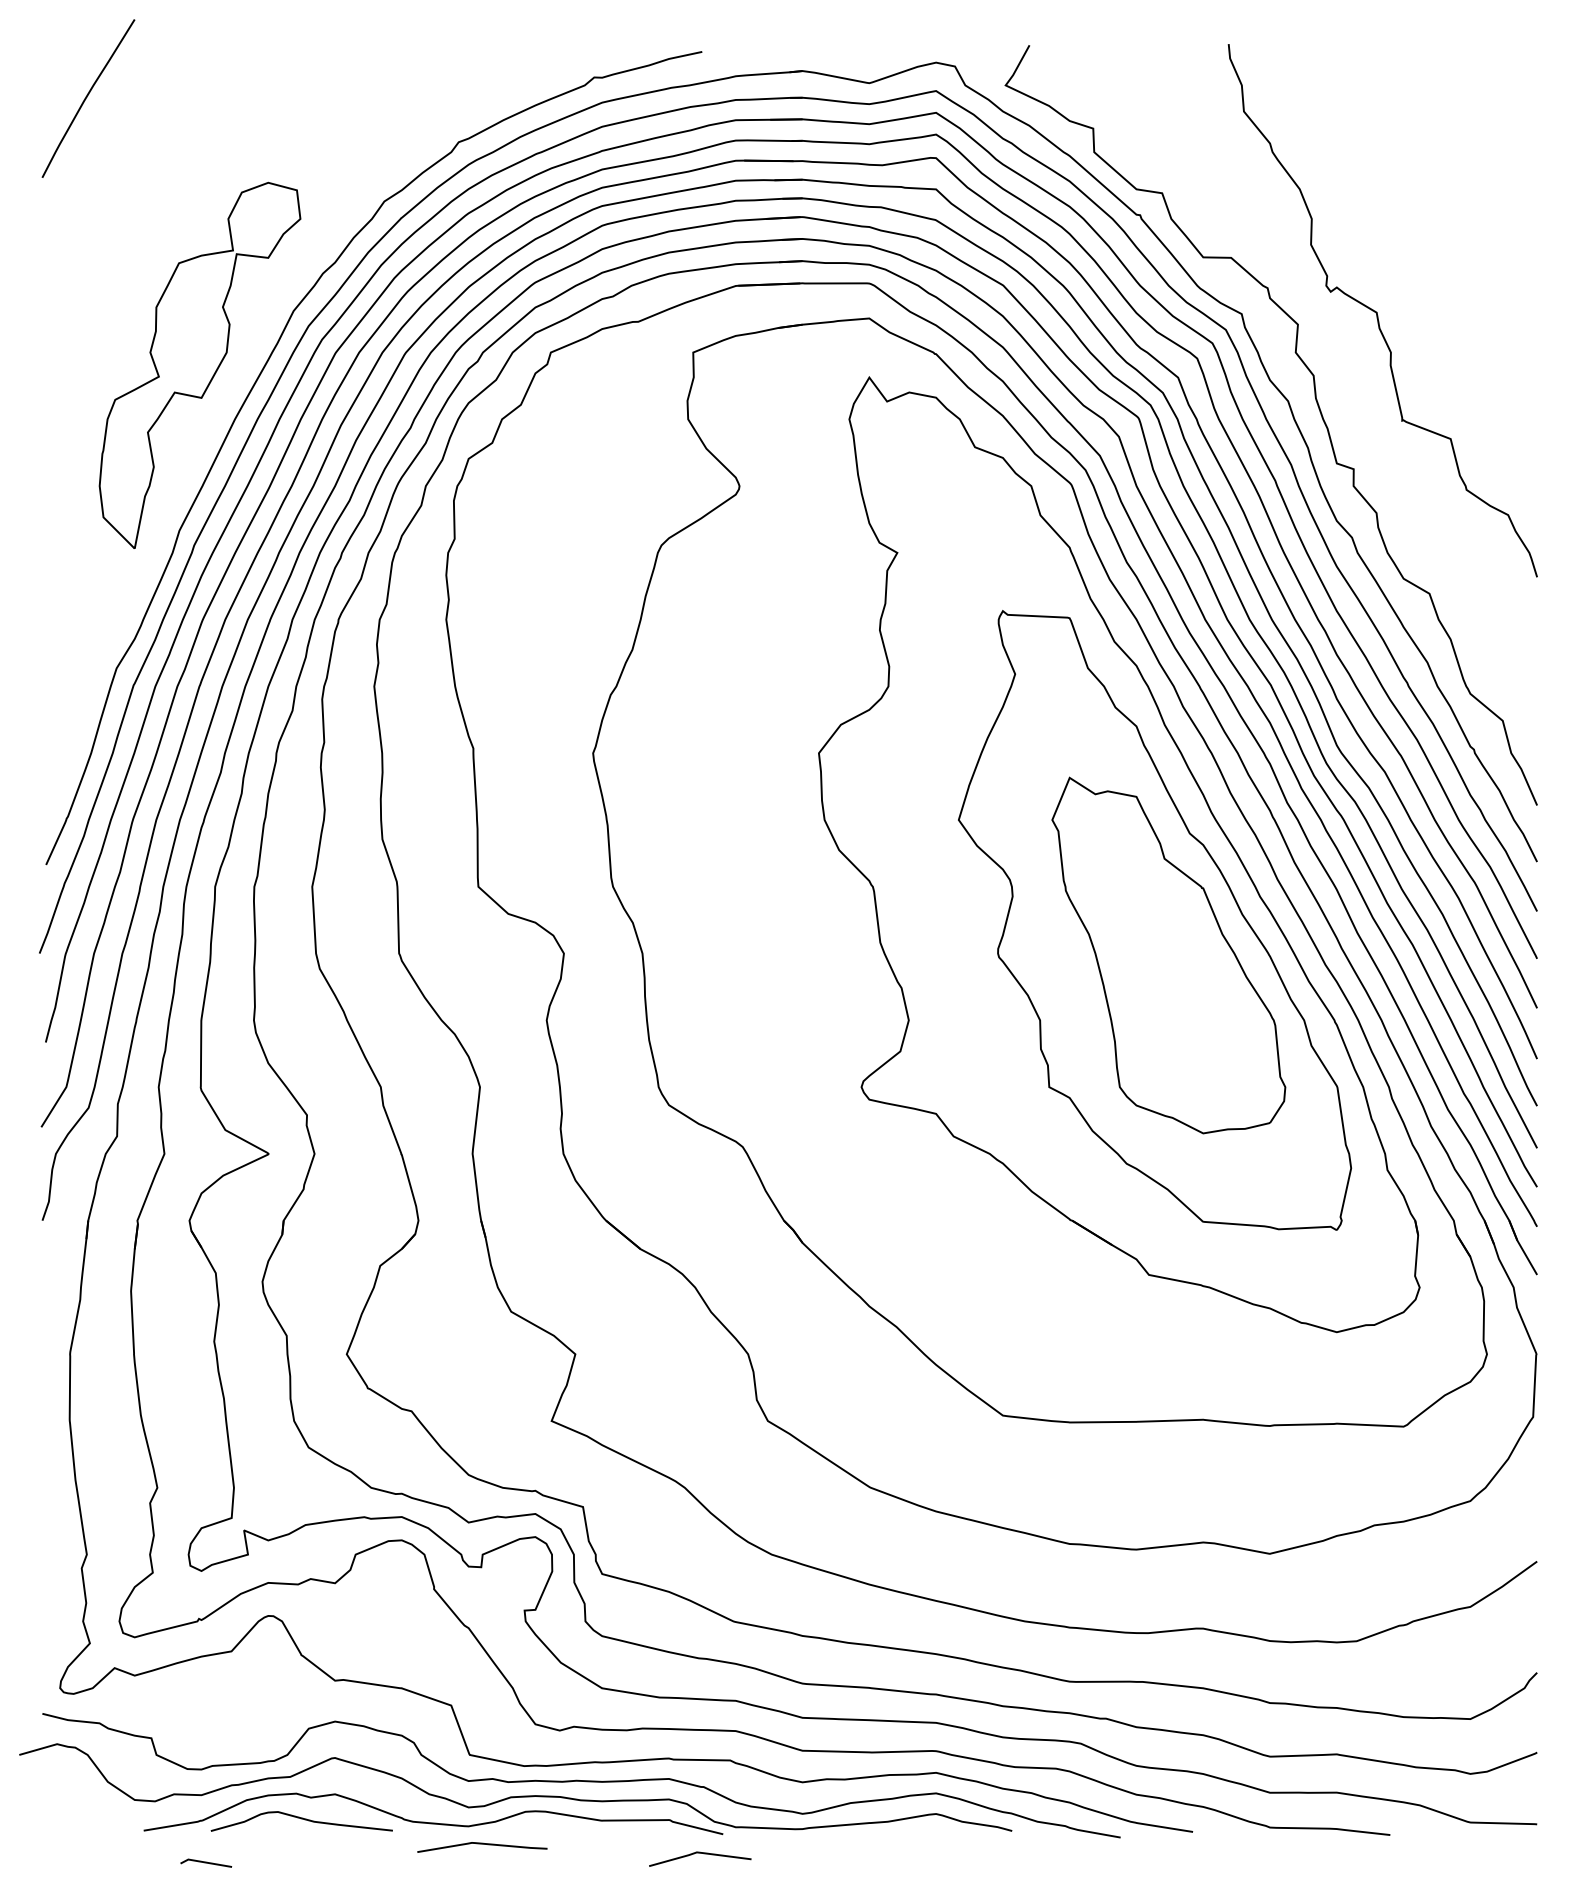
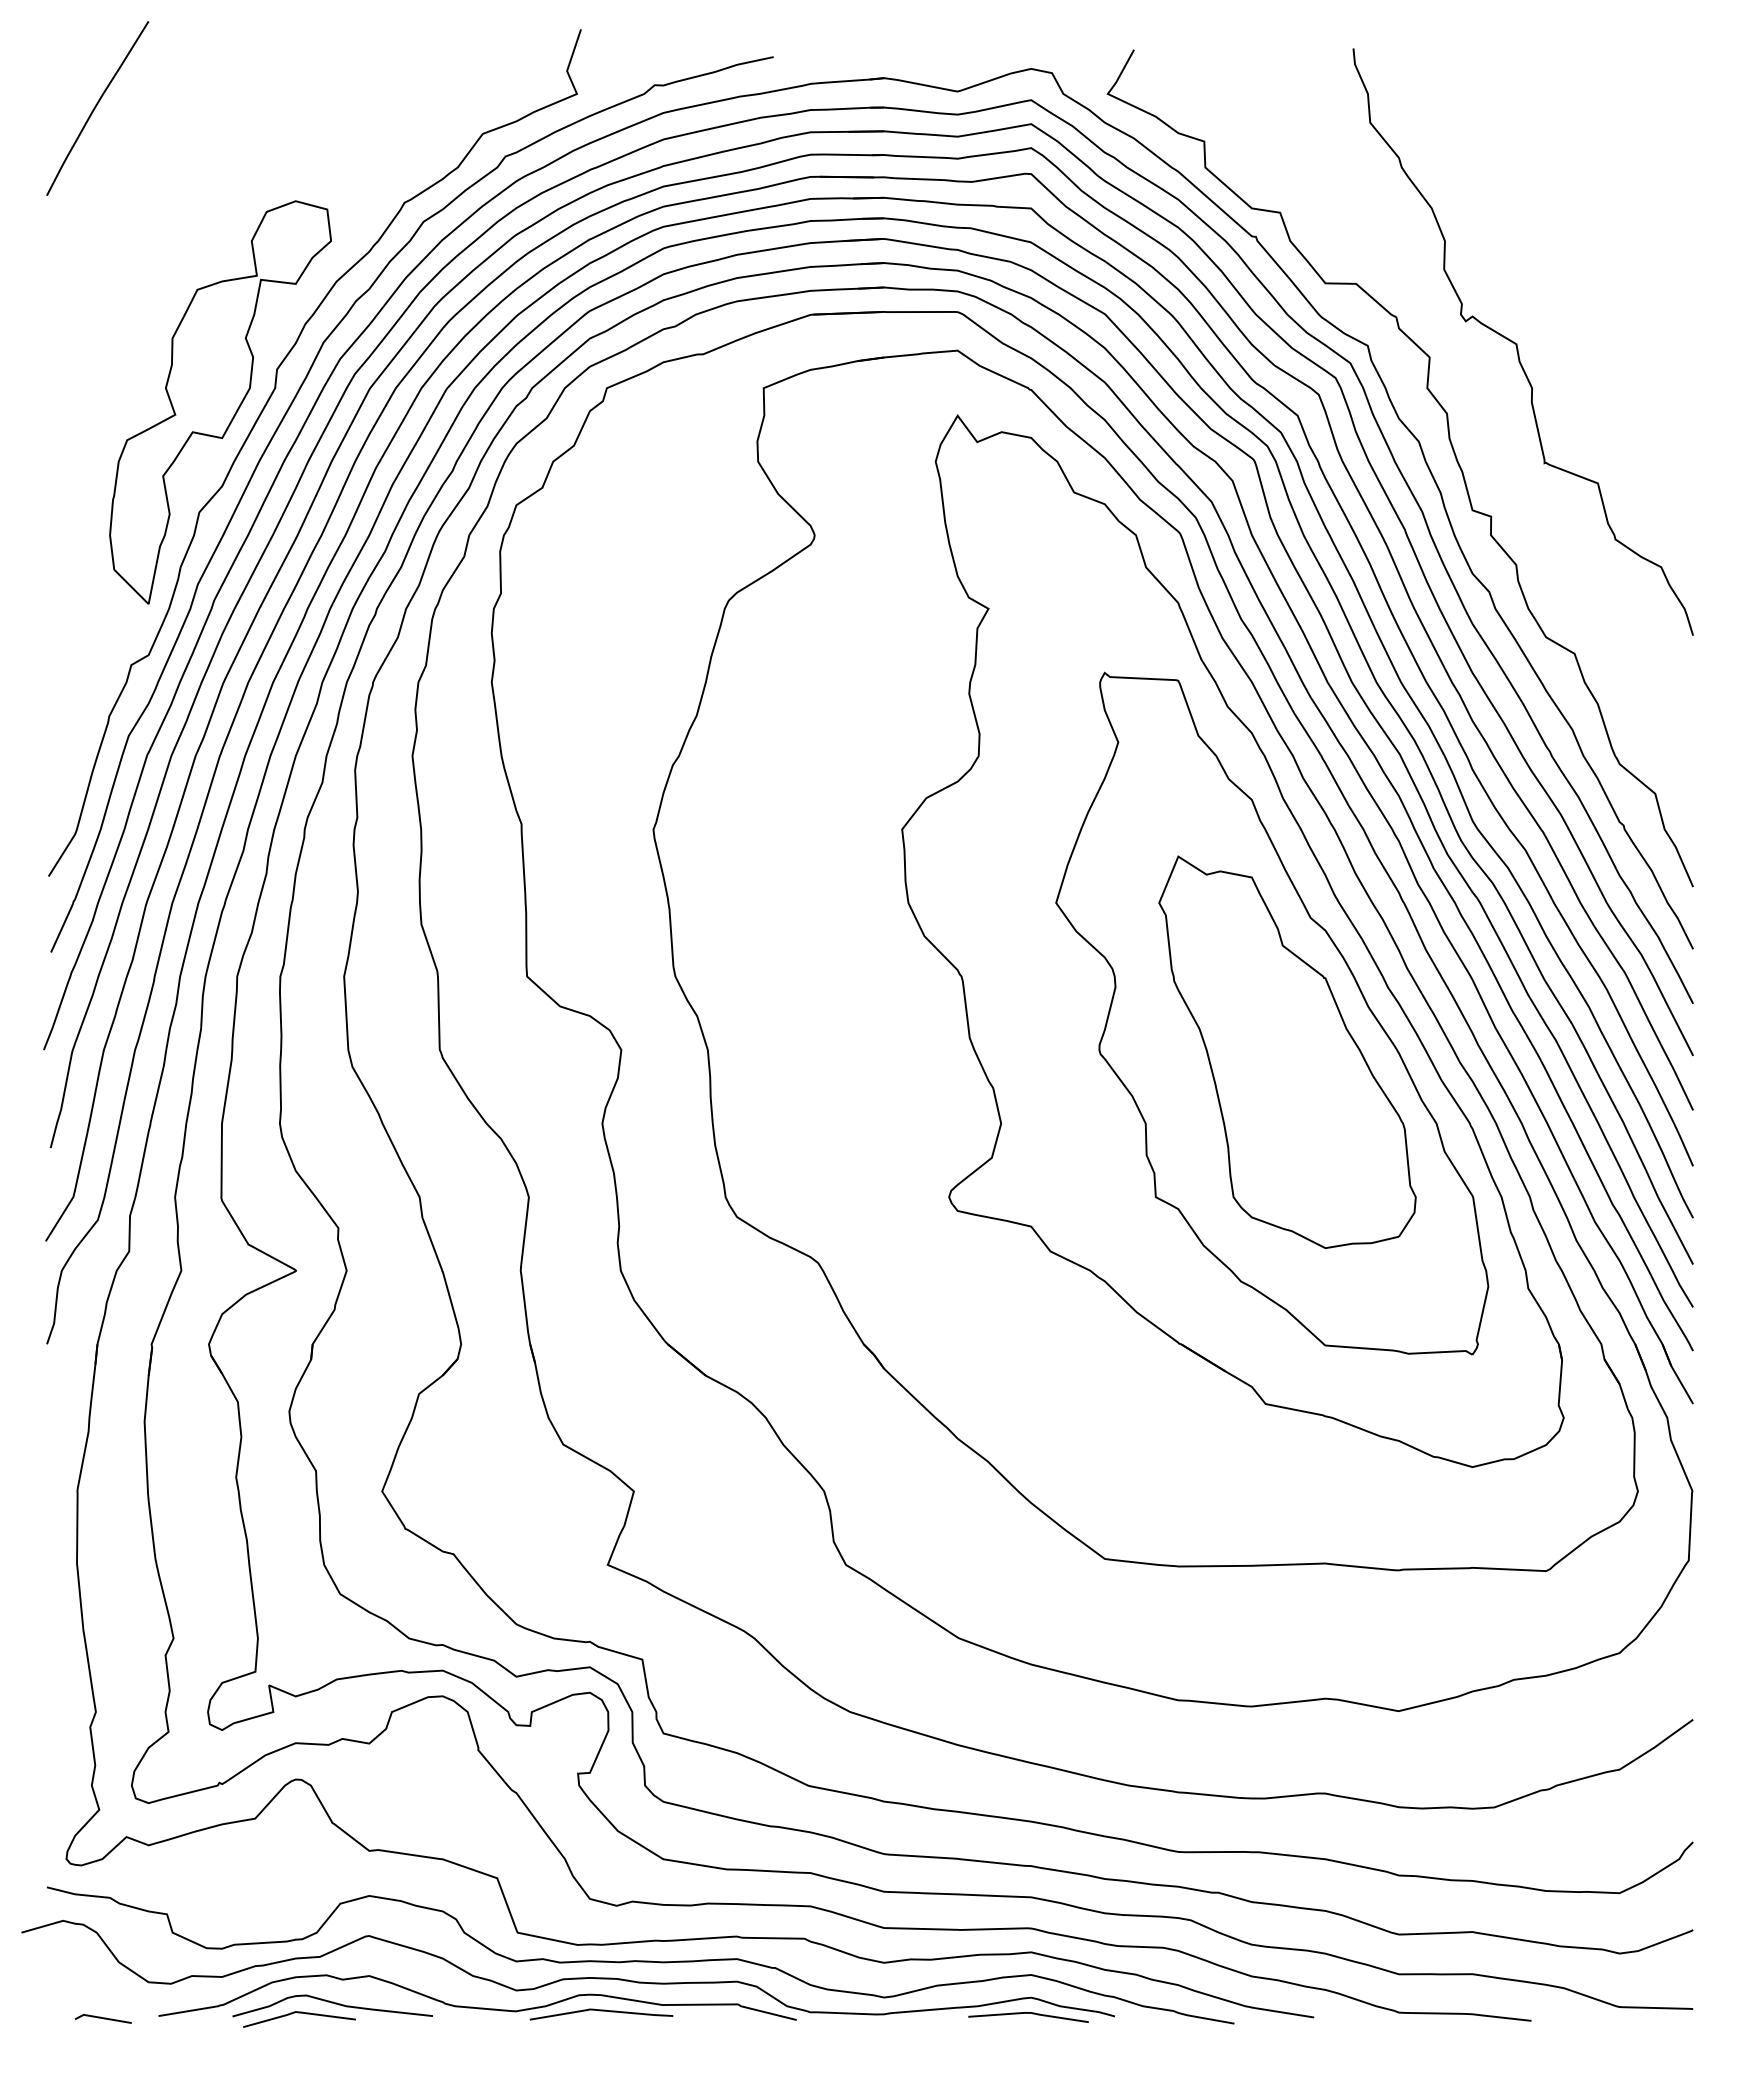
curve: (234, 381) -> (258, 420), added
line: (933, 1828) -> (1028, 2013), added
curve: (482, 1844) -> (601, 2011), moved
line: (700, 1853) -> (299, 2013), moved
line: (205, 1862) -> (102, 2018), moved

